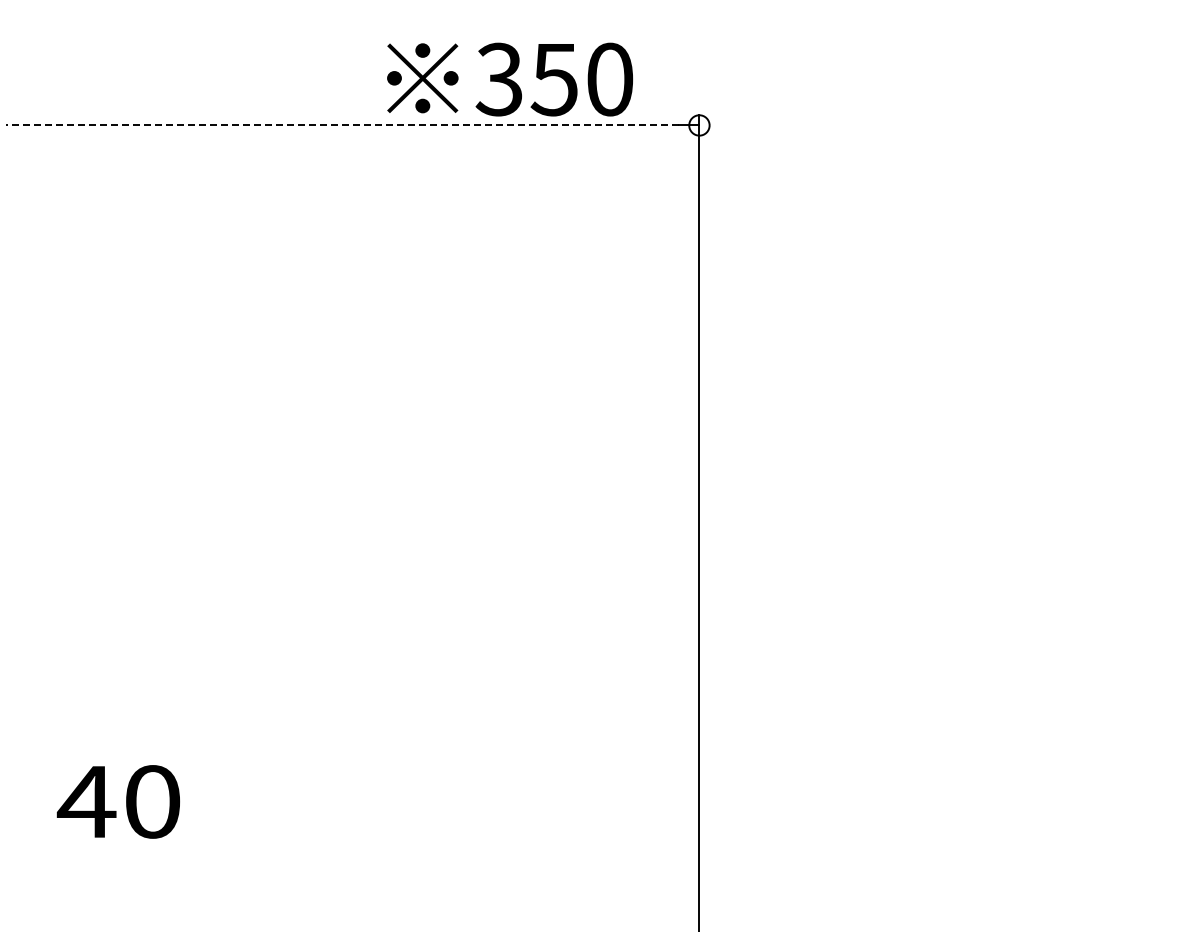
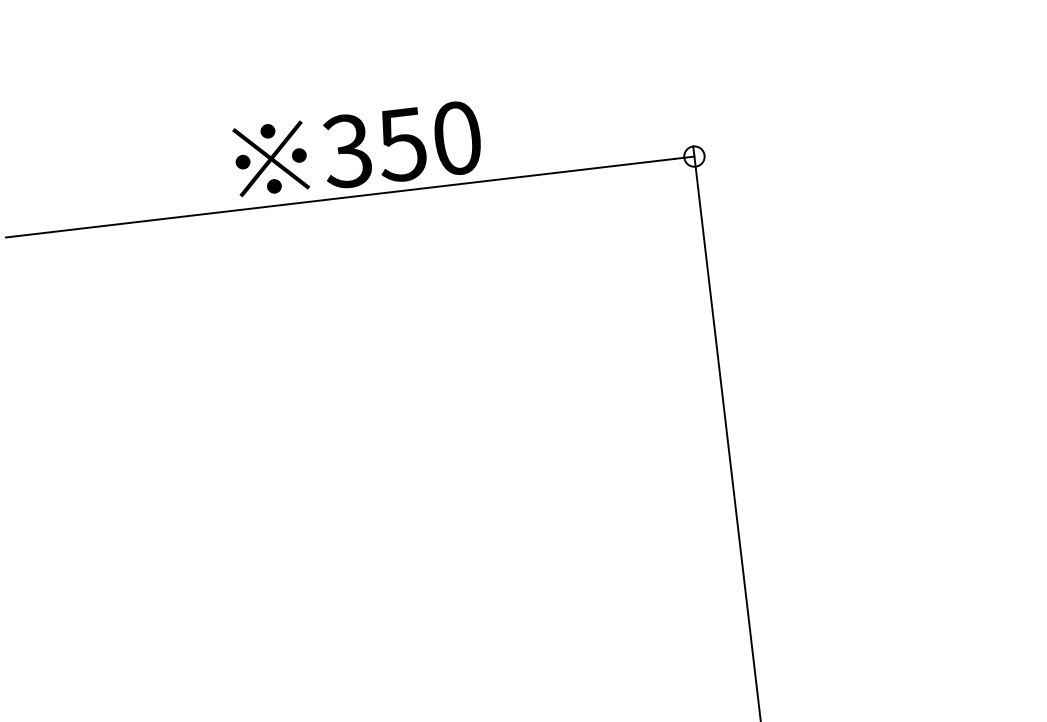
text: (509, 79) -> (357, 149), moved
line: (342, 125) -> (339, 198), dashed -> solid

